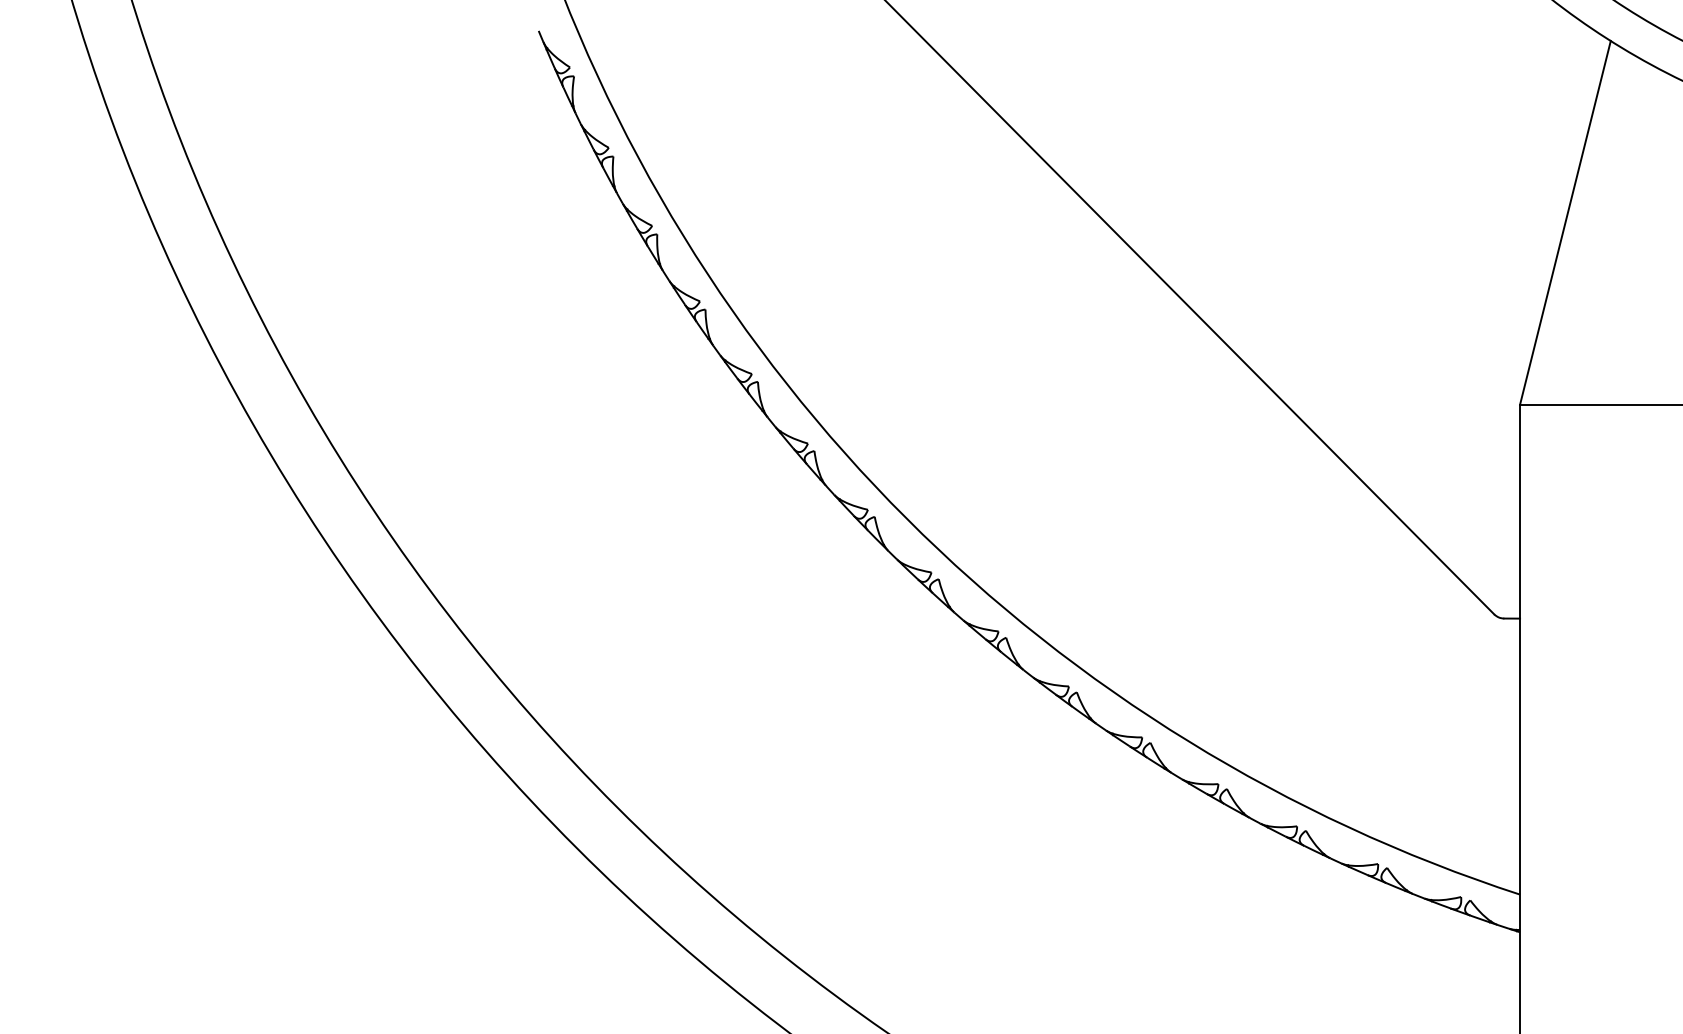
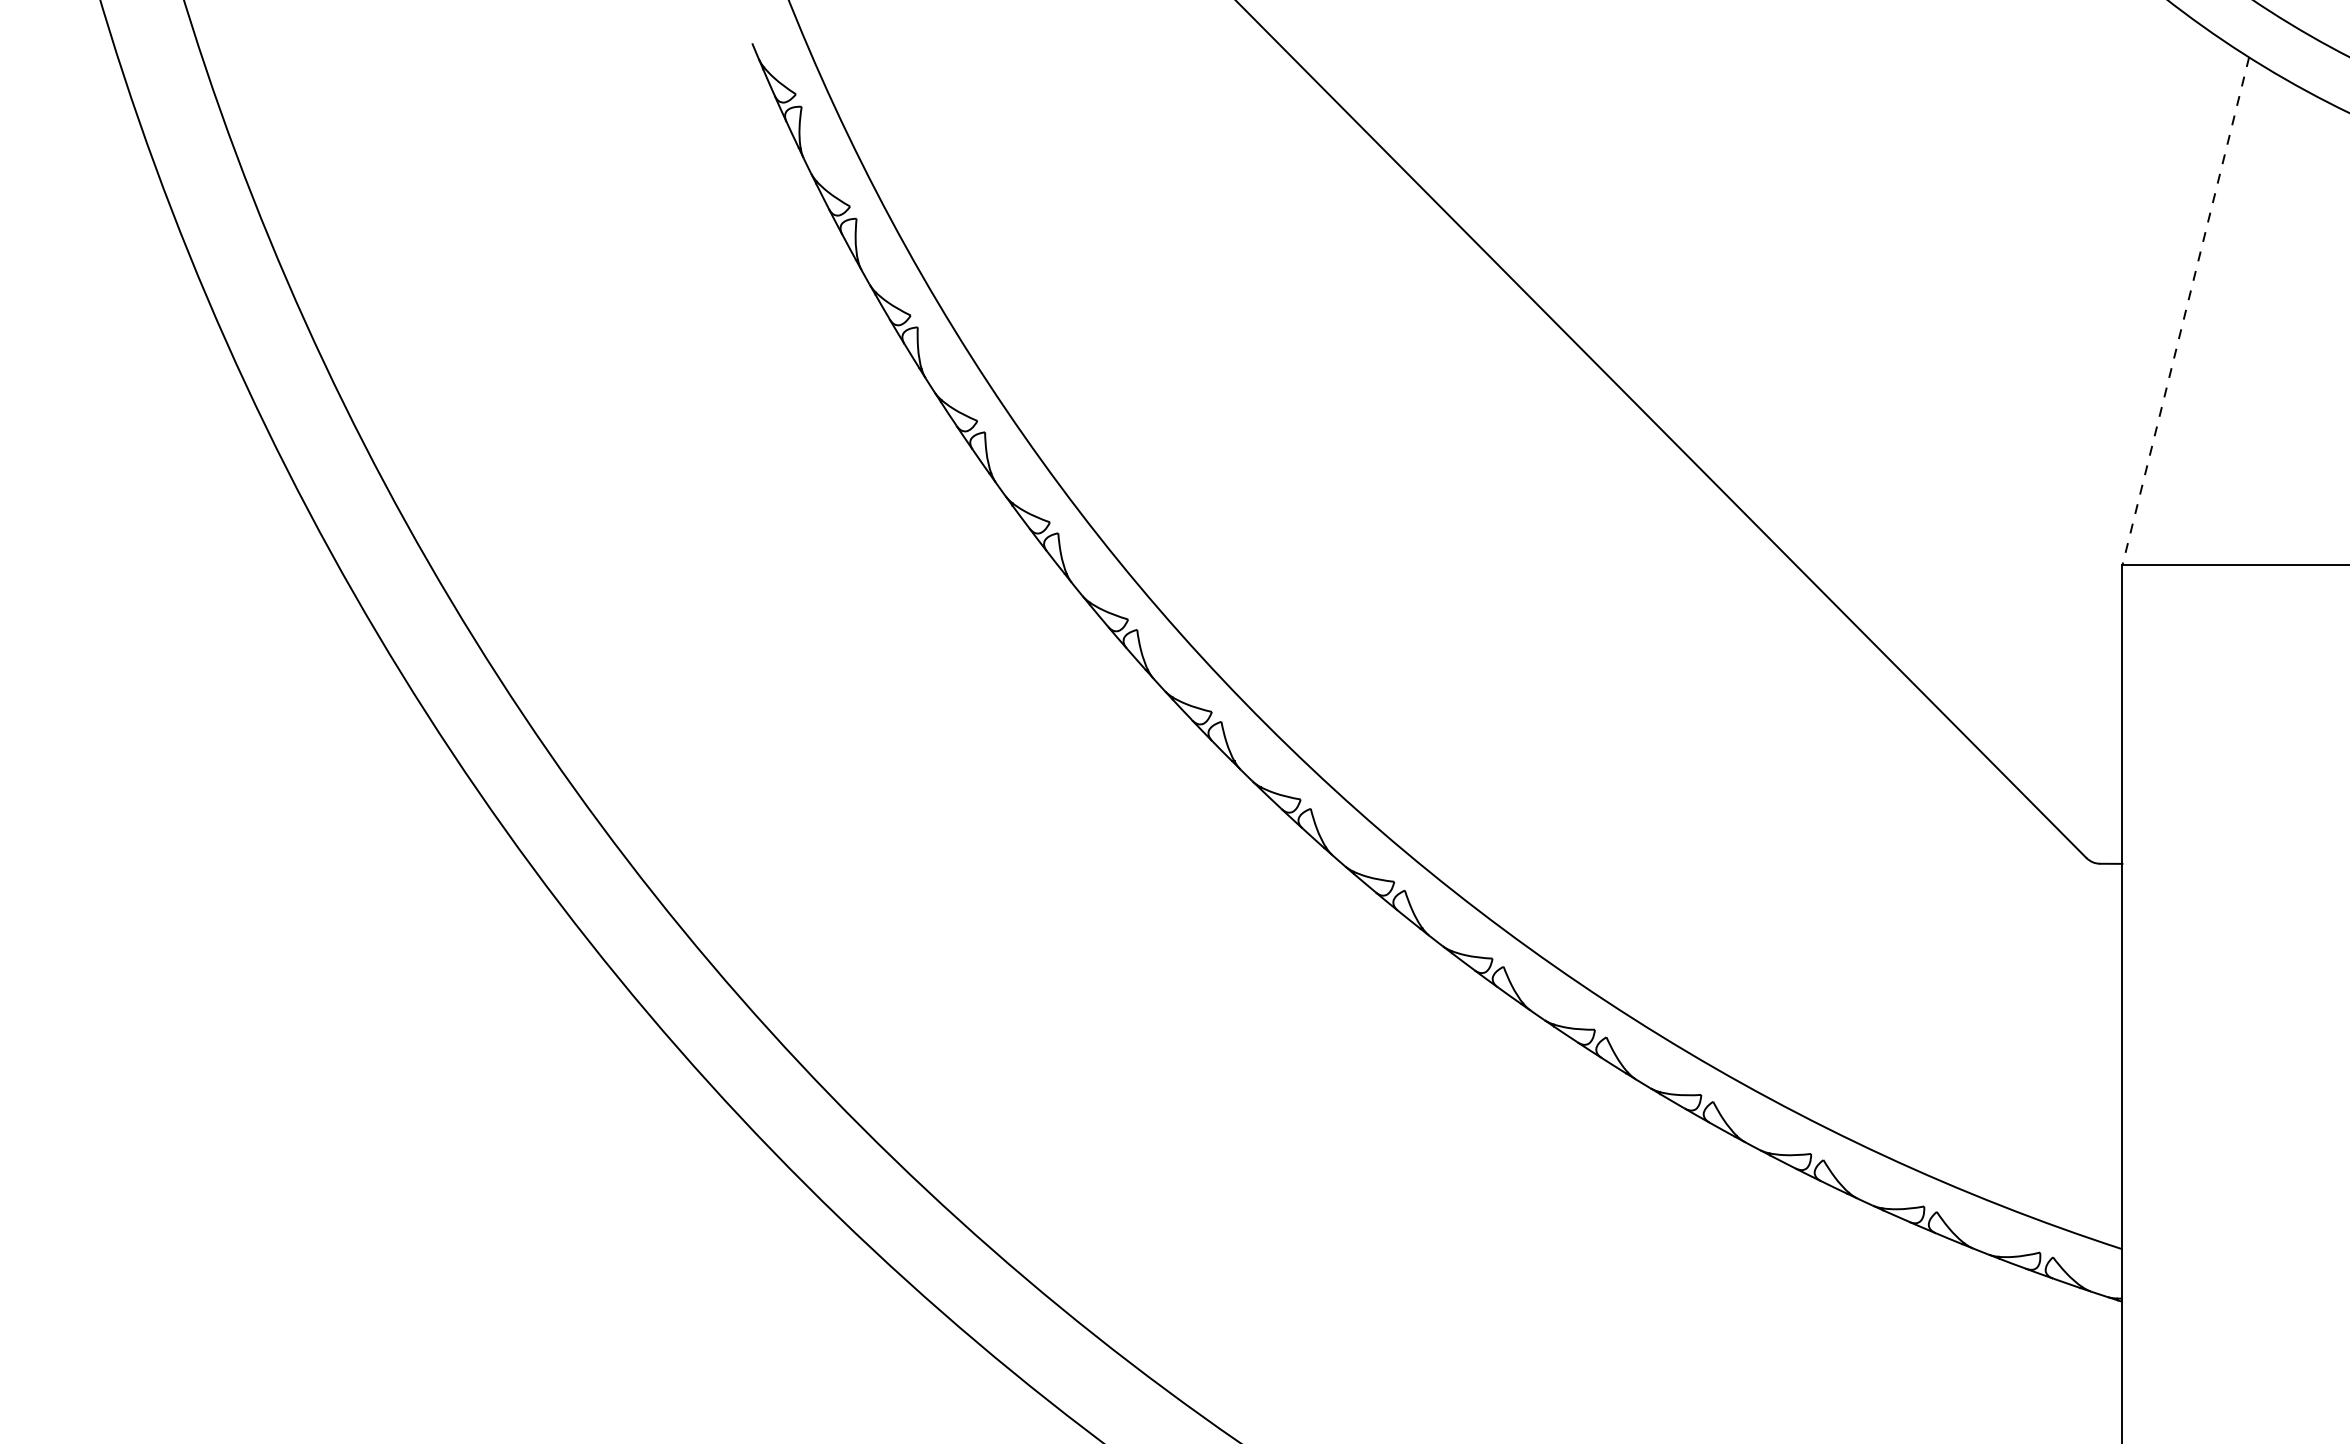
line: (1565, 222) -> (2185, 311), solid -> dashed

